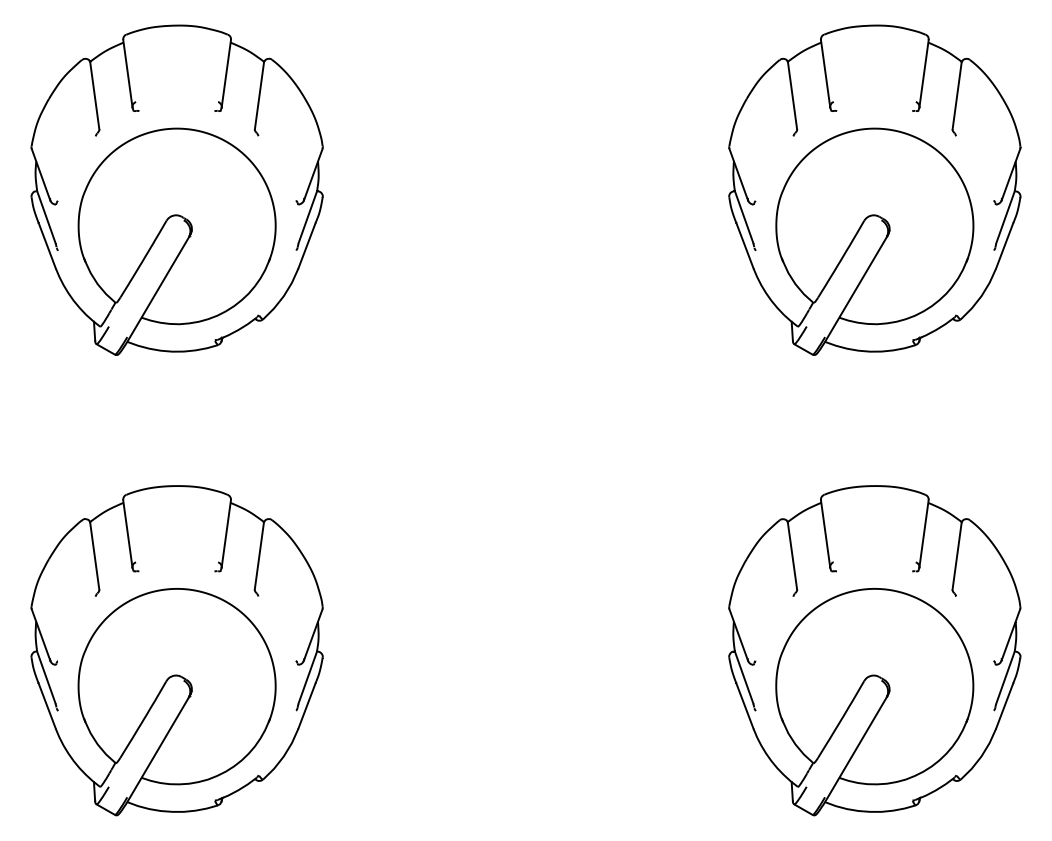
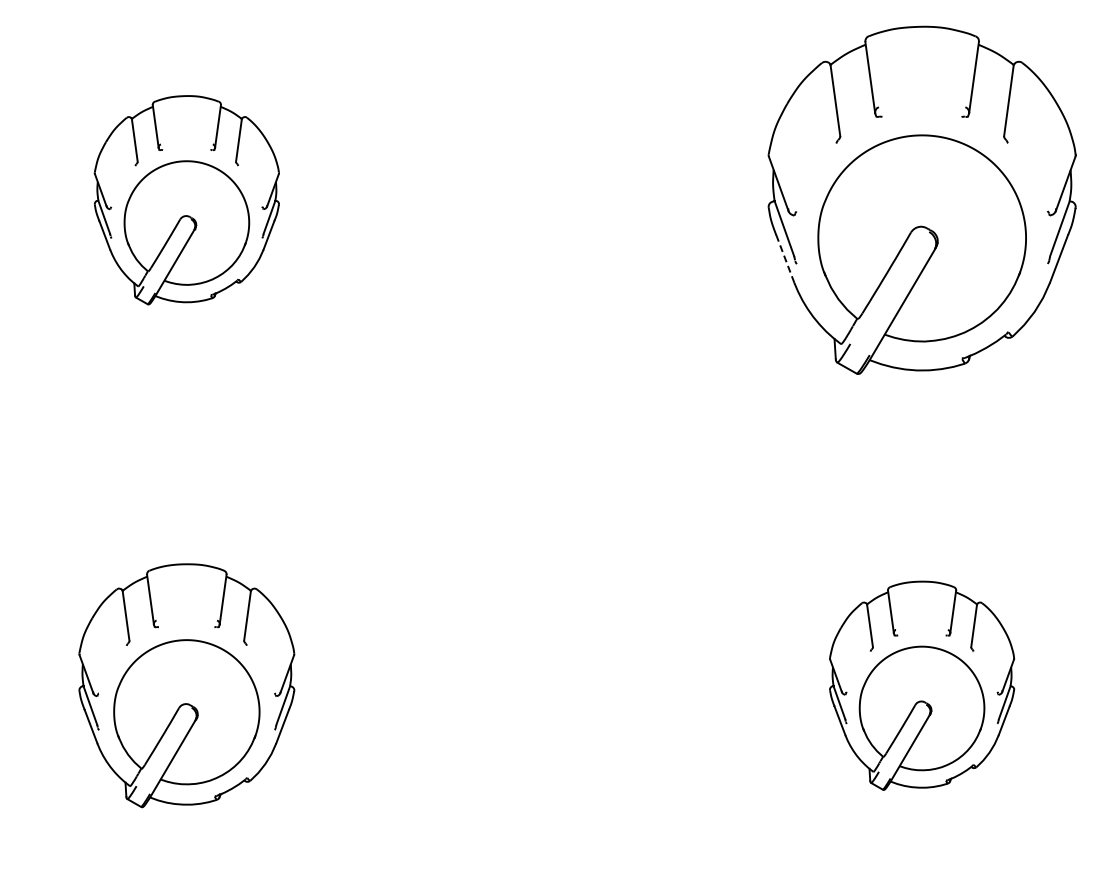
part: (176, 189) -> (186, 199), size x0.6
line: (745, 245) -> (785, 258), solid -> dashed
part: (176, 650) -> (186, 685), size x0.7
part: (874, 650) -> (921, 685), size x0.6

